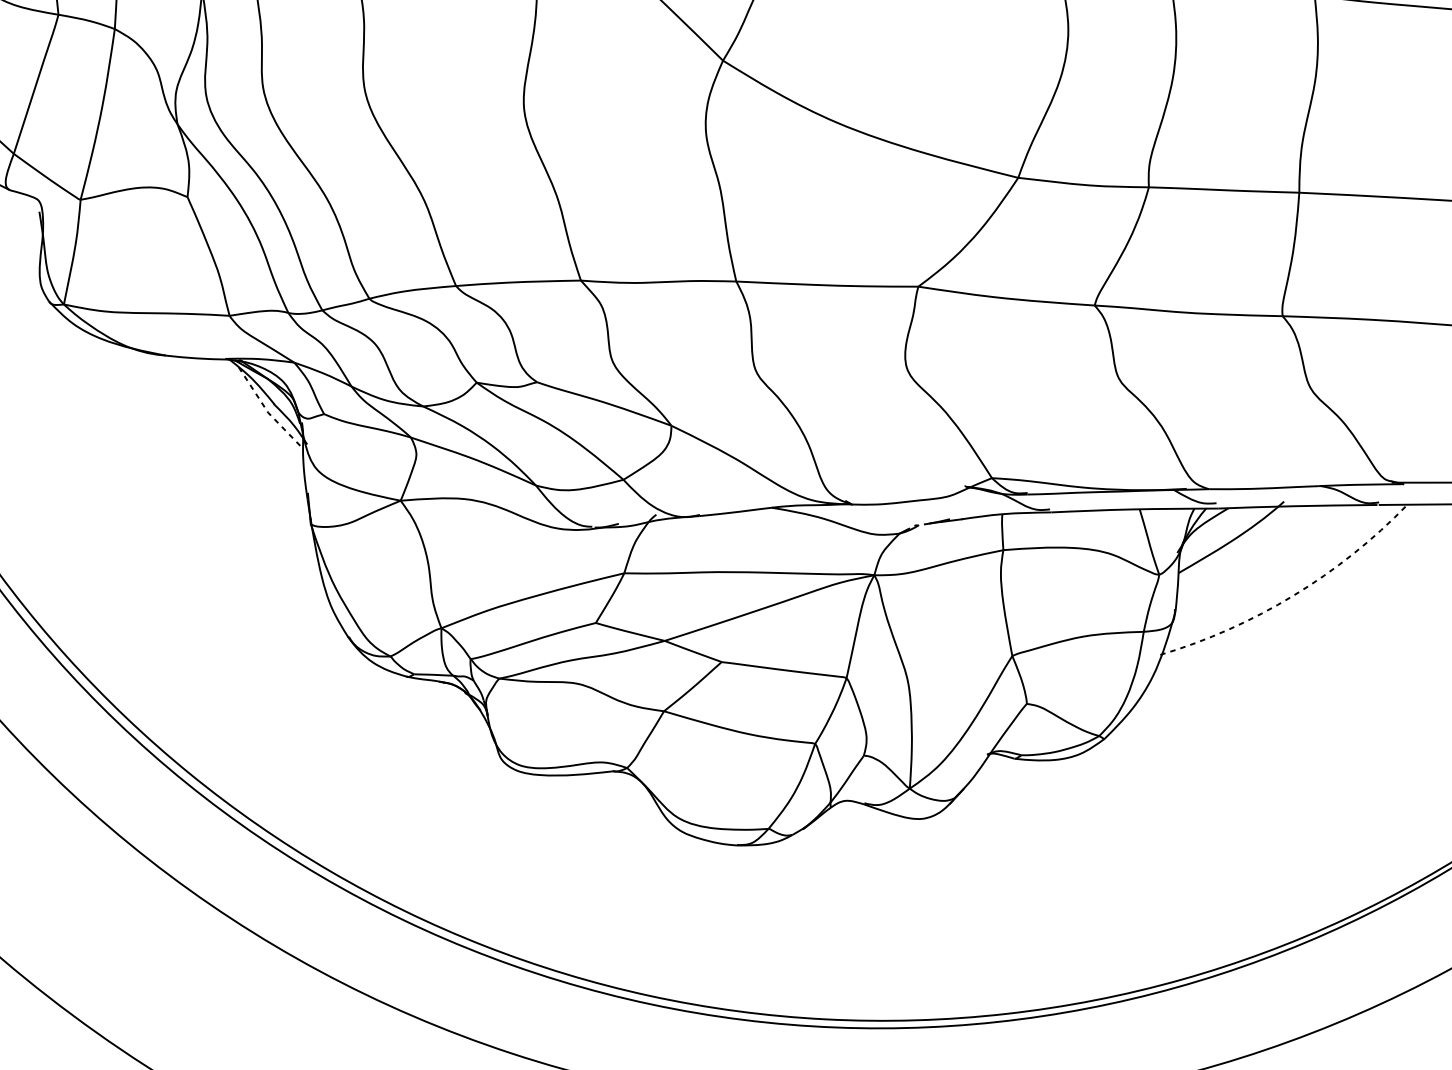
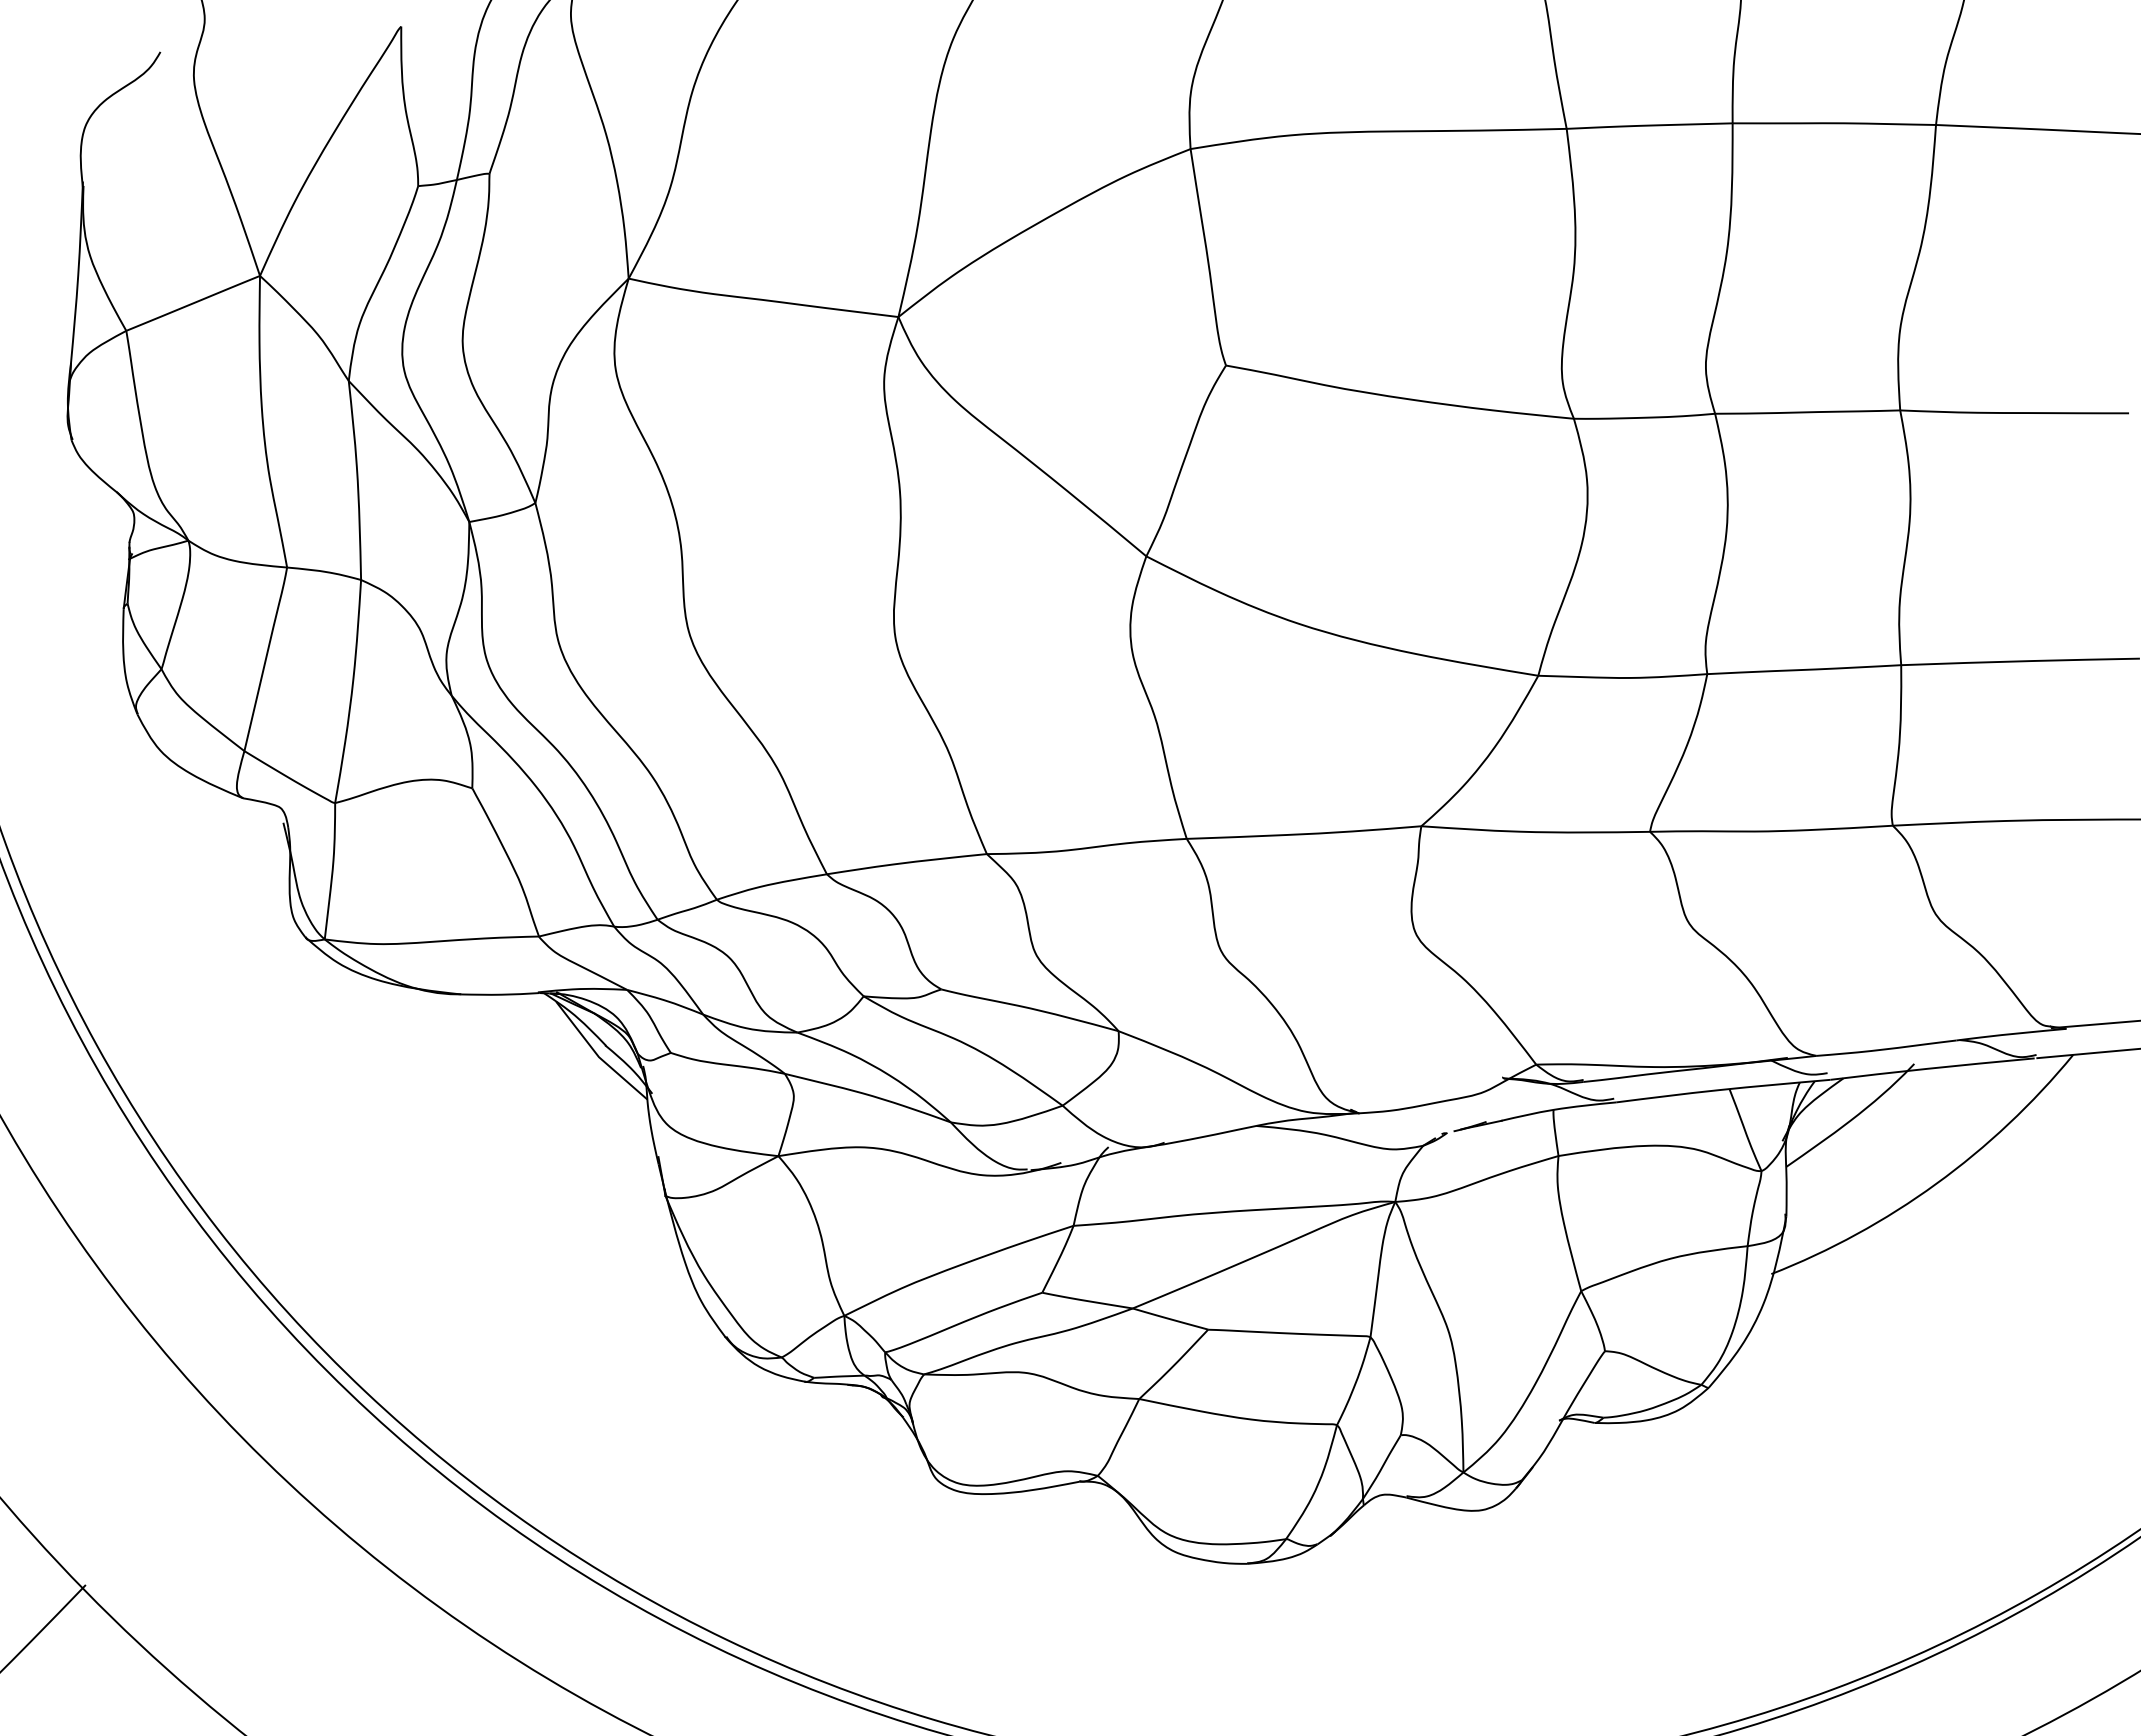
line: (267, 411) -> (597, 1055), dashed -> solid
arc: (1293, 595) -> (1936, 1183), dashed -> solid

